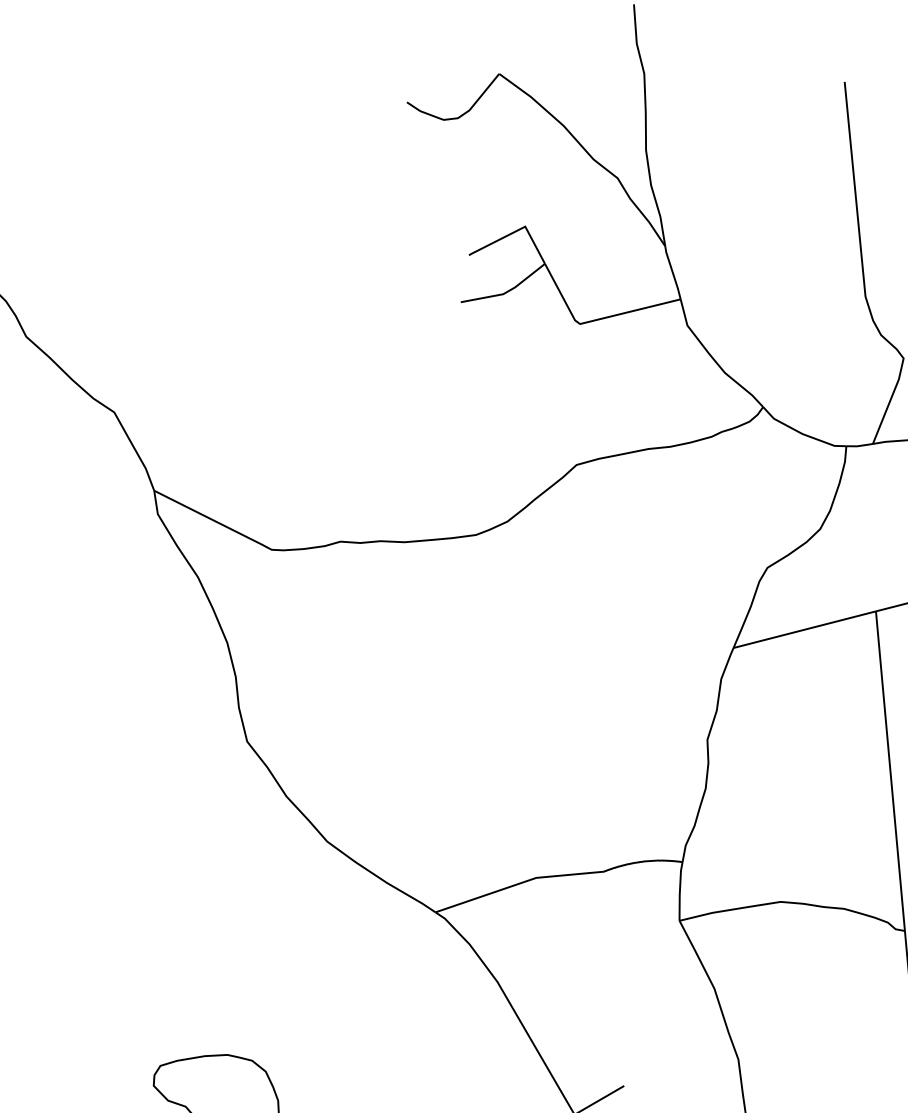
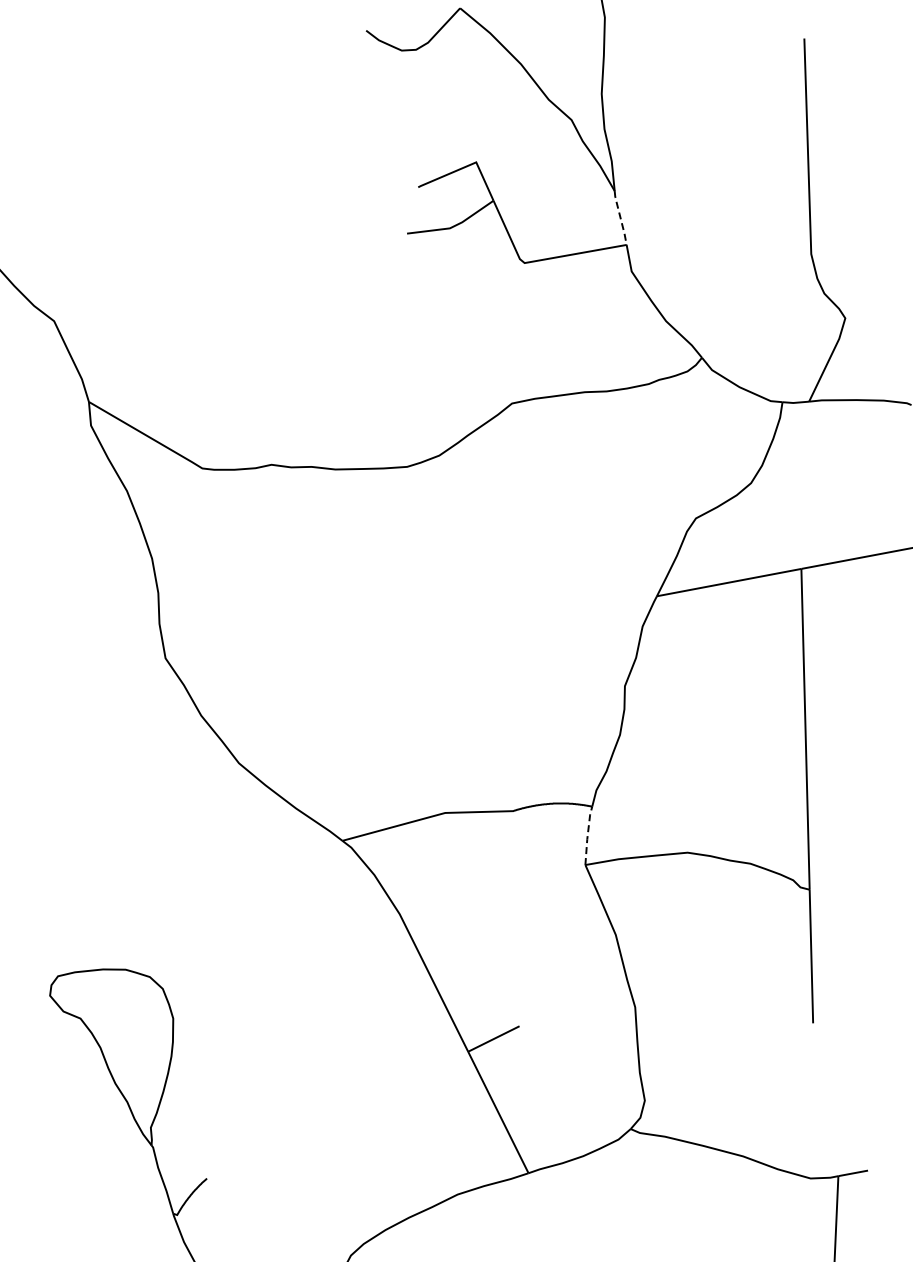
line: (672, 273) -> (620, 218), solid -> dashed
line: (679, 891) -> (587, 835), solid -> dashed

